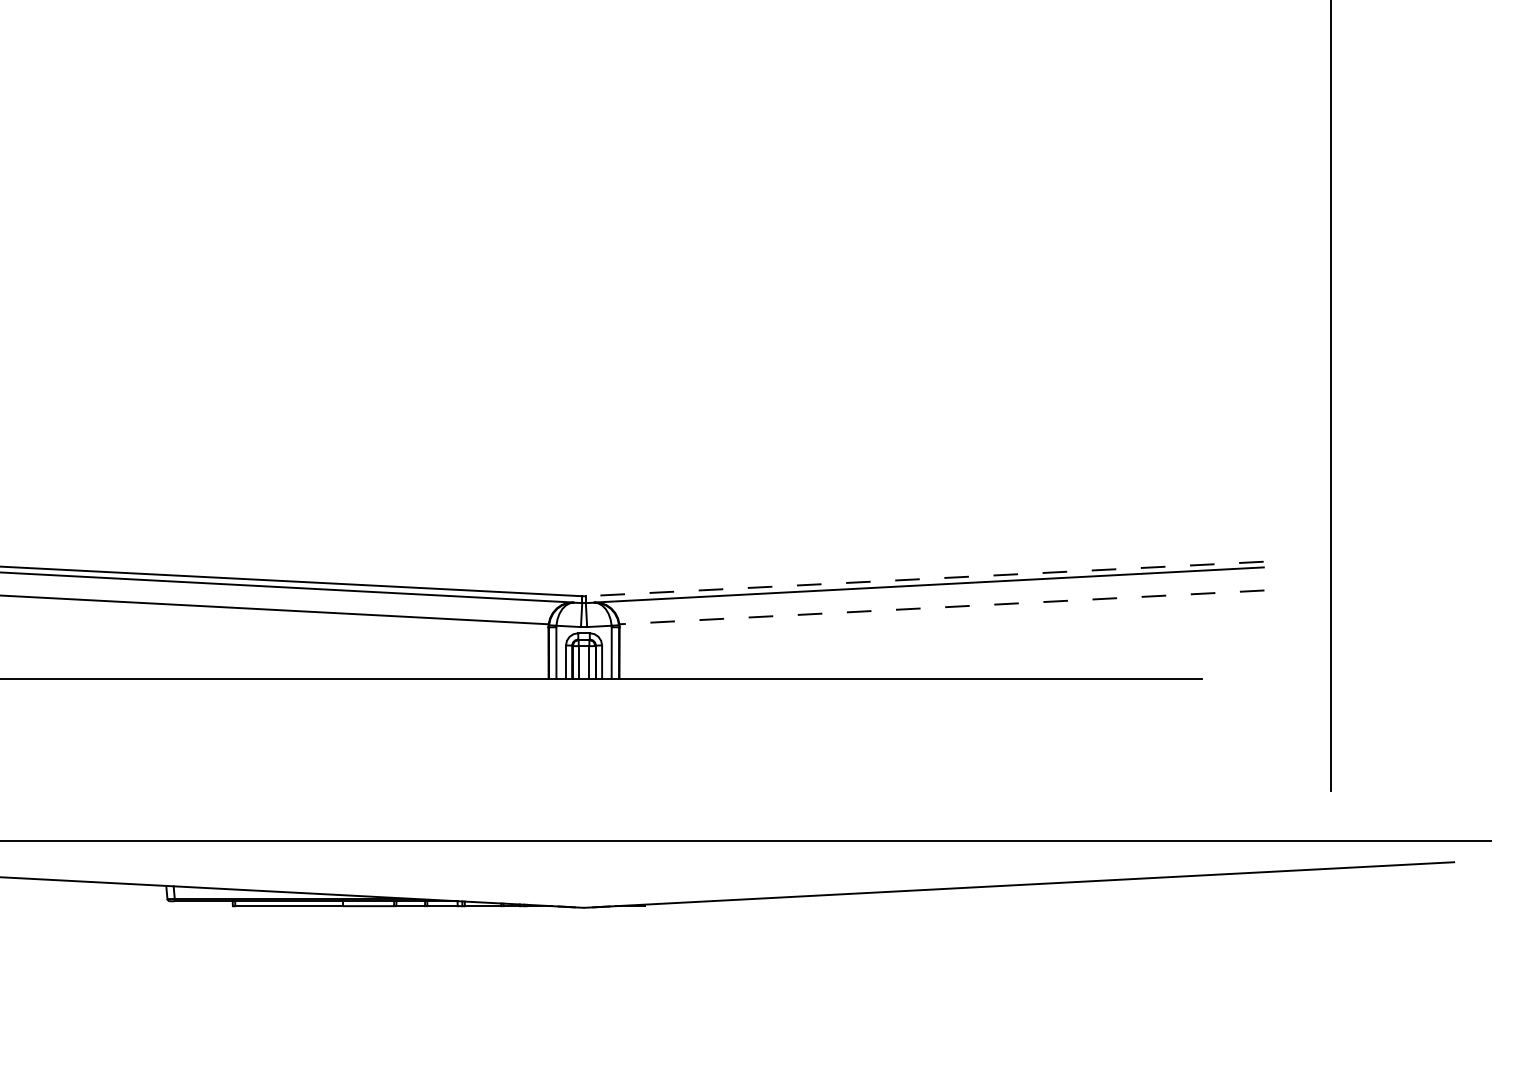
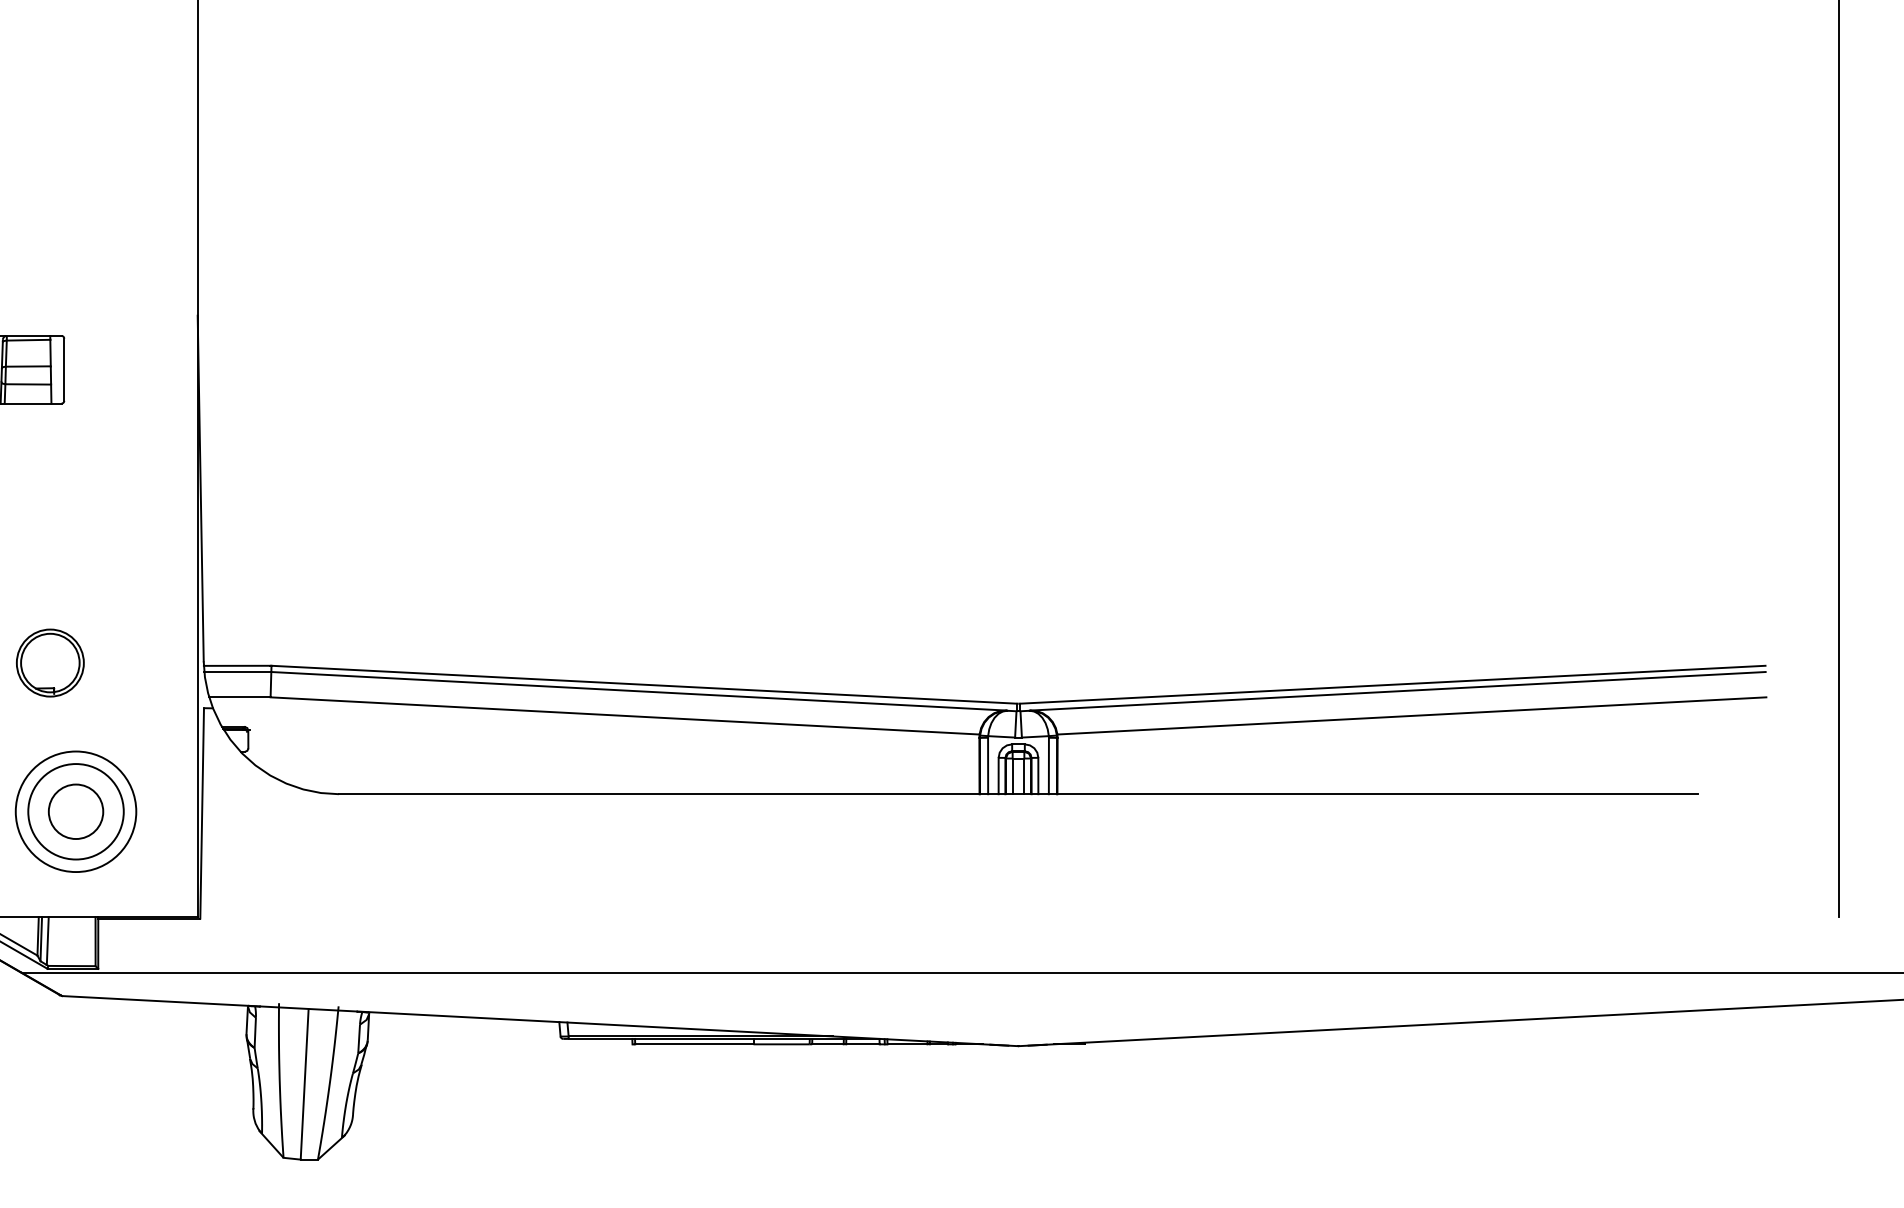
line: (924, 578) -> (1392, 684), dashed -> solid
line: (941, 606) -> (1411, 715), dashed -> solid

